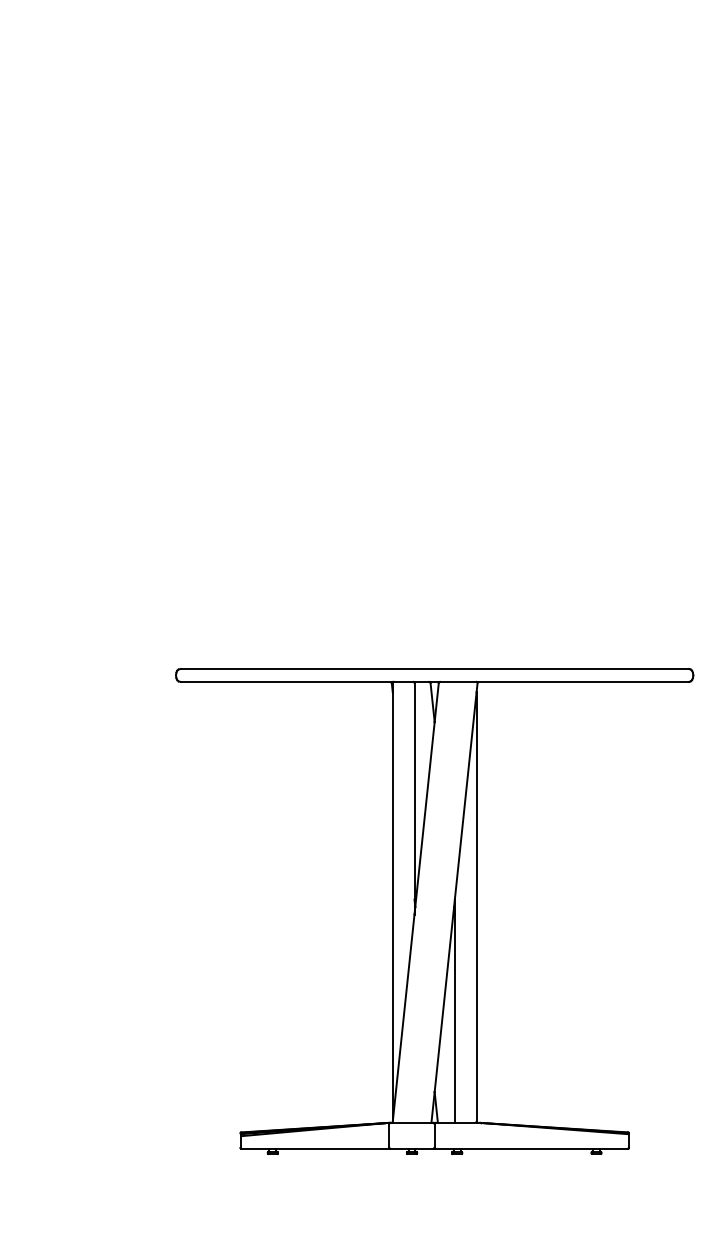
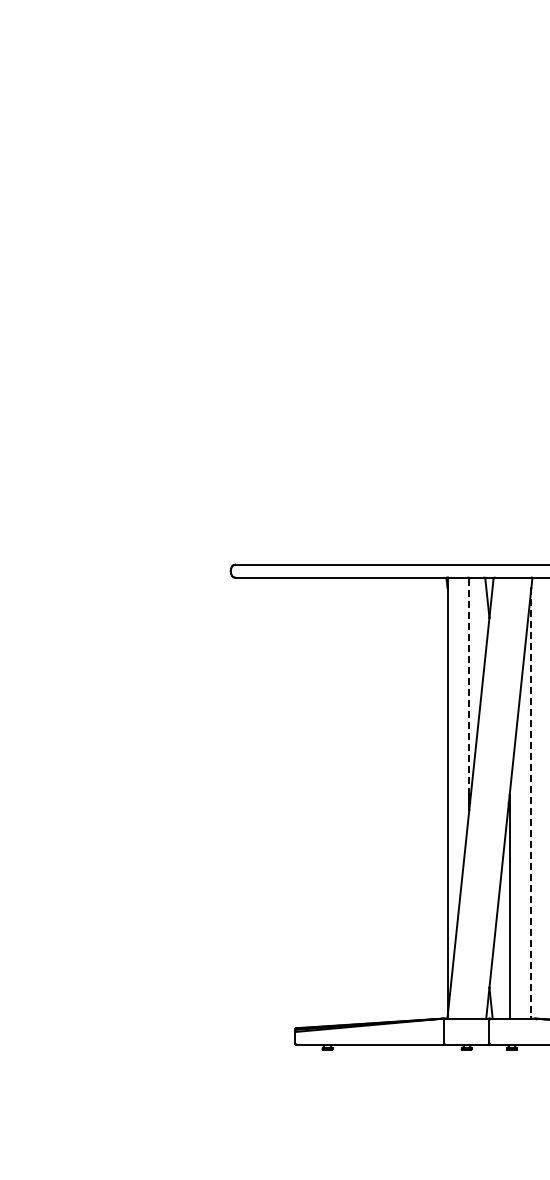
line: (414, 790) -> (469, 686), solid -> dashed
line: (476, 907) -> (531, 803), solid -> dashed

